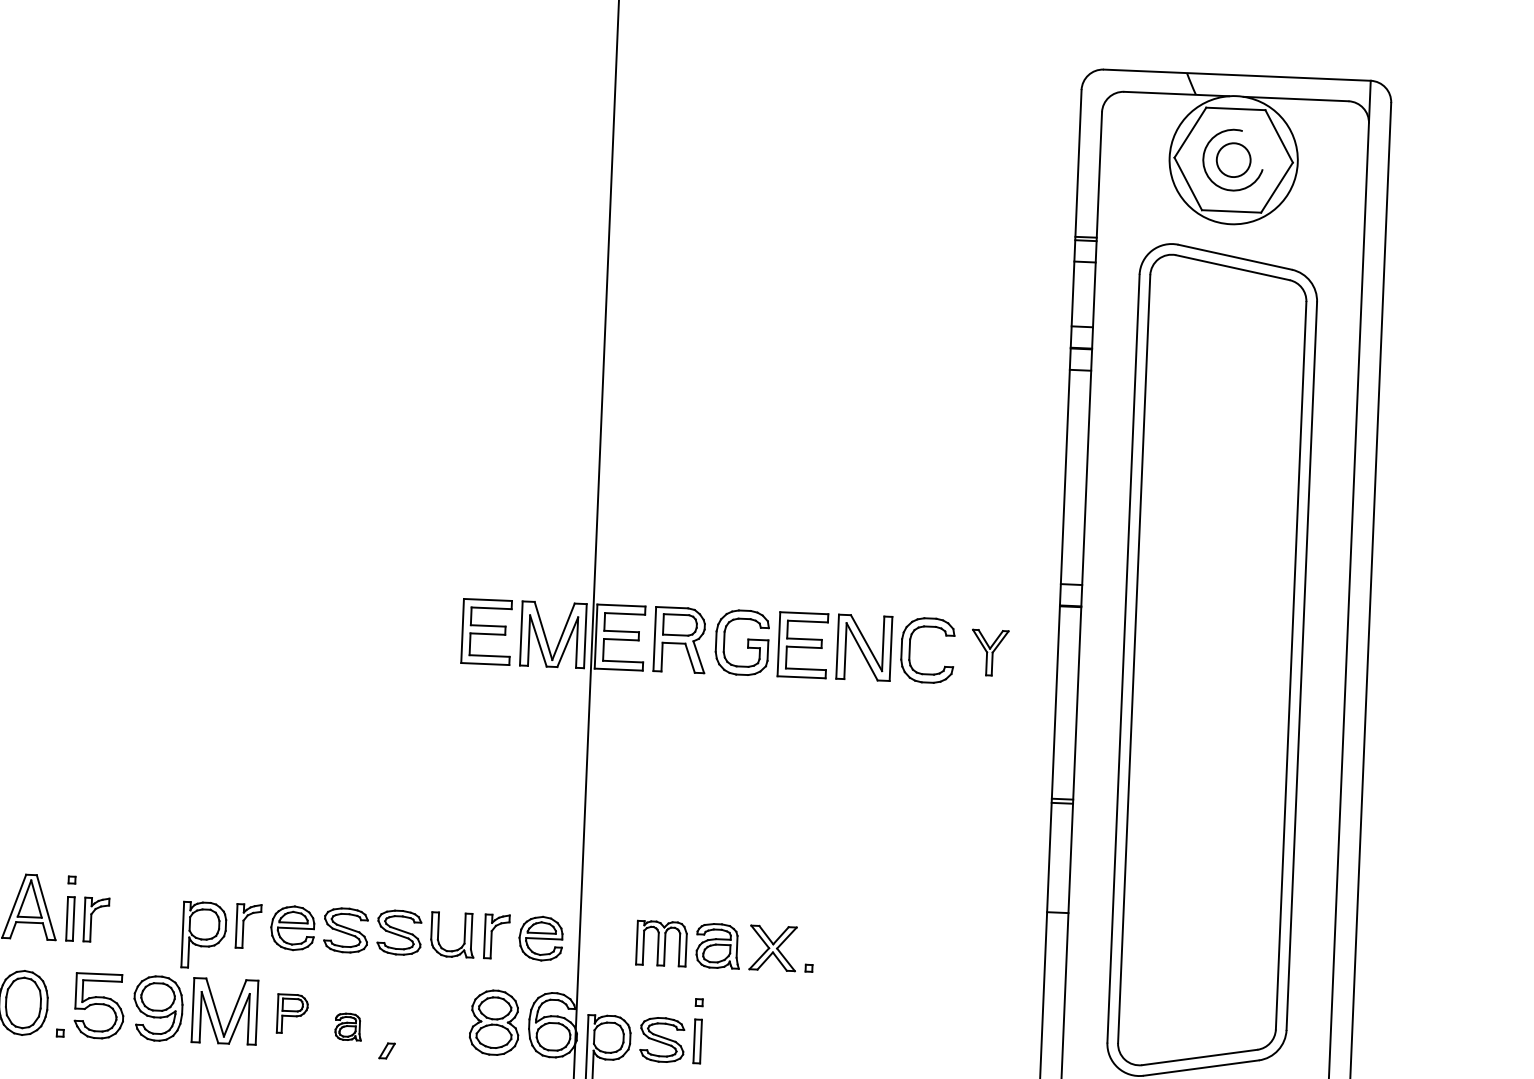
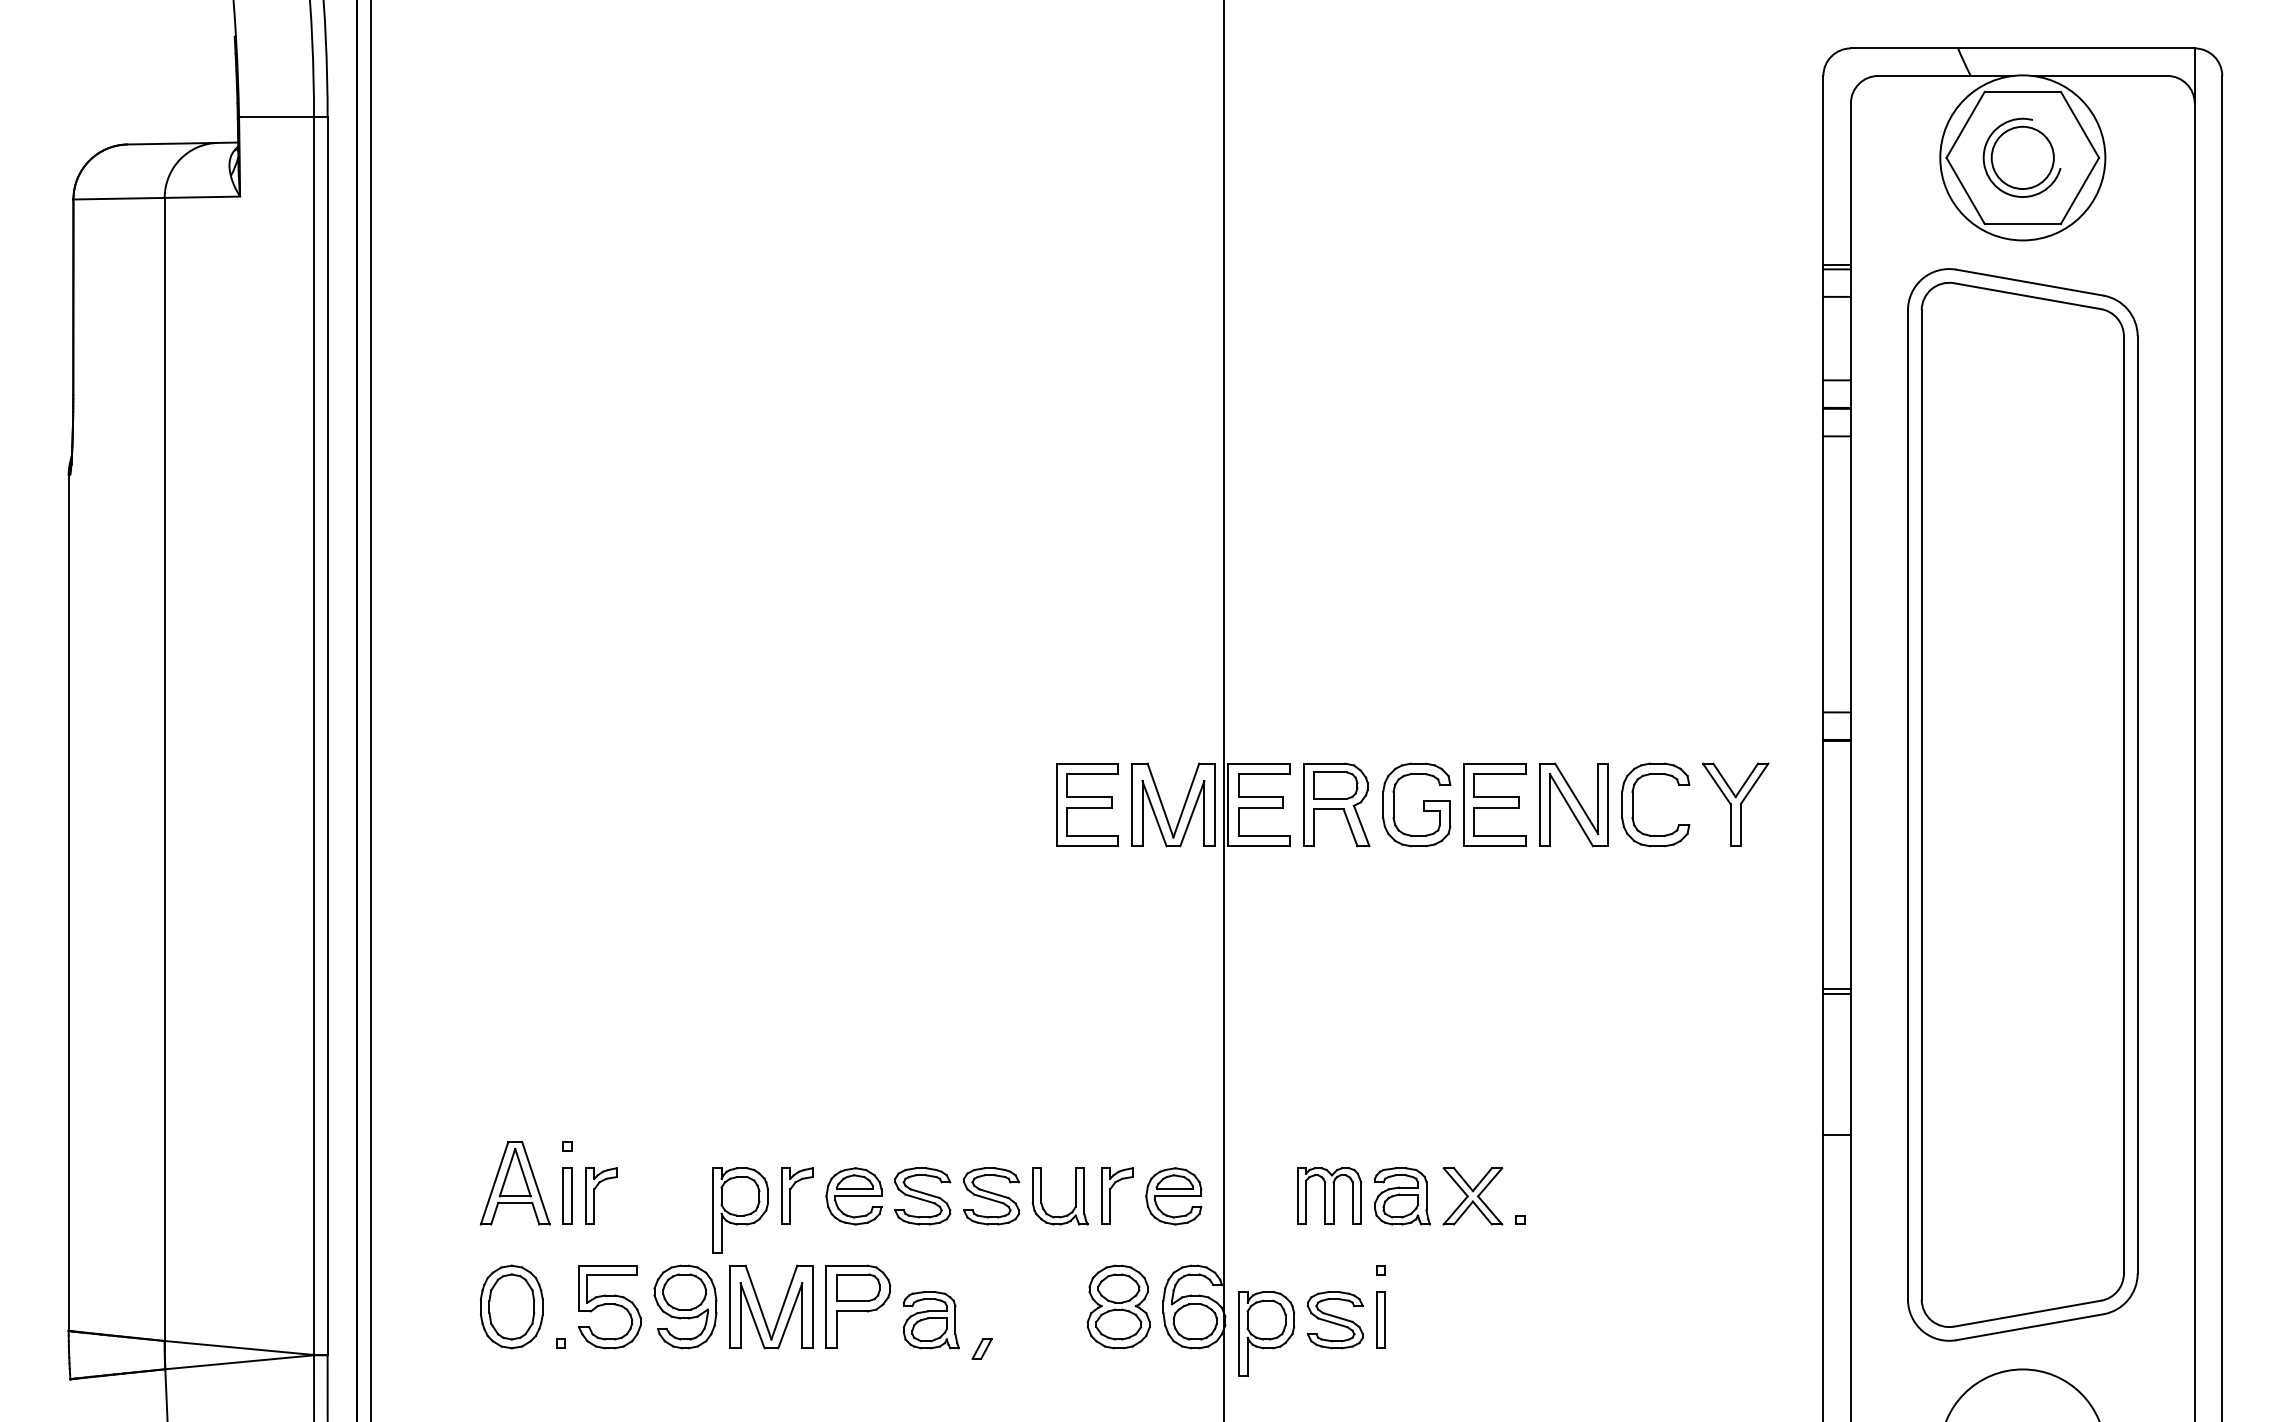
circle: (1233, 159) -> (2022, 157), size x1.43
part: (989, 652) -> (1735, 804), size x1.43
part: (292, 1013) -> (858, 1306), size x1.67
part: (348, 1027) -> (930, 1320), size x1.67

